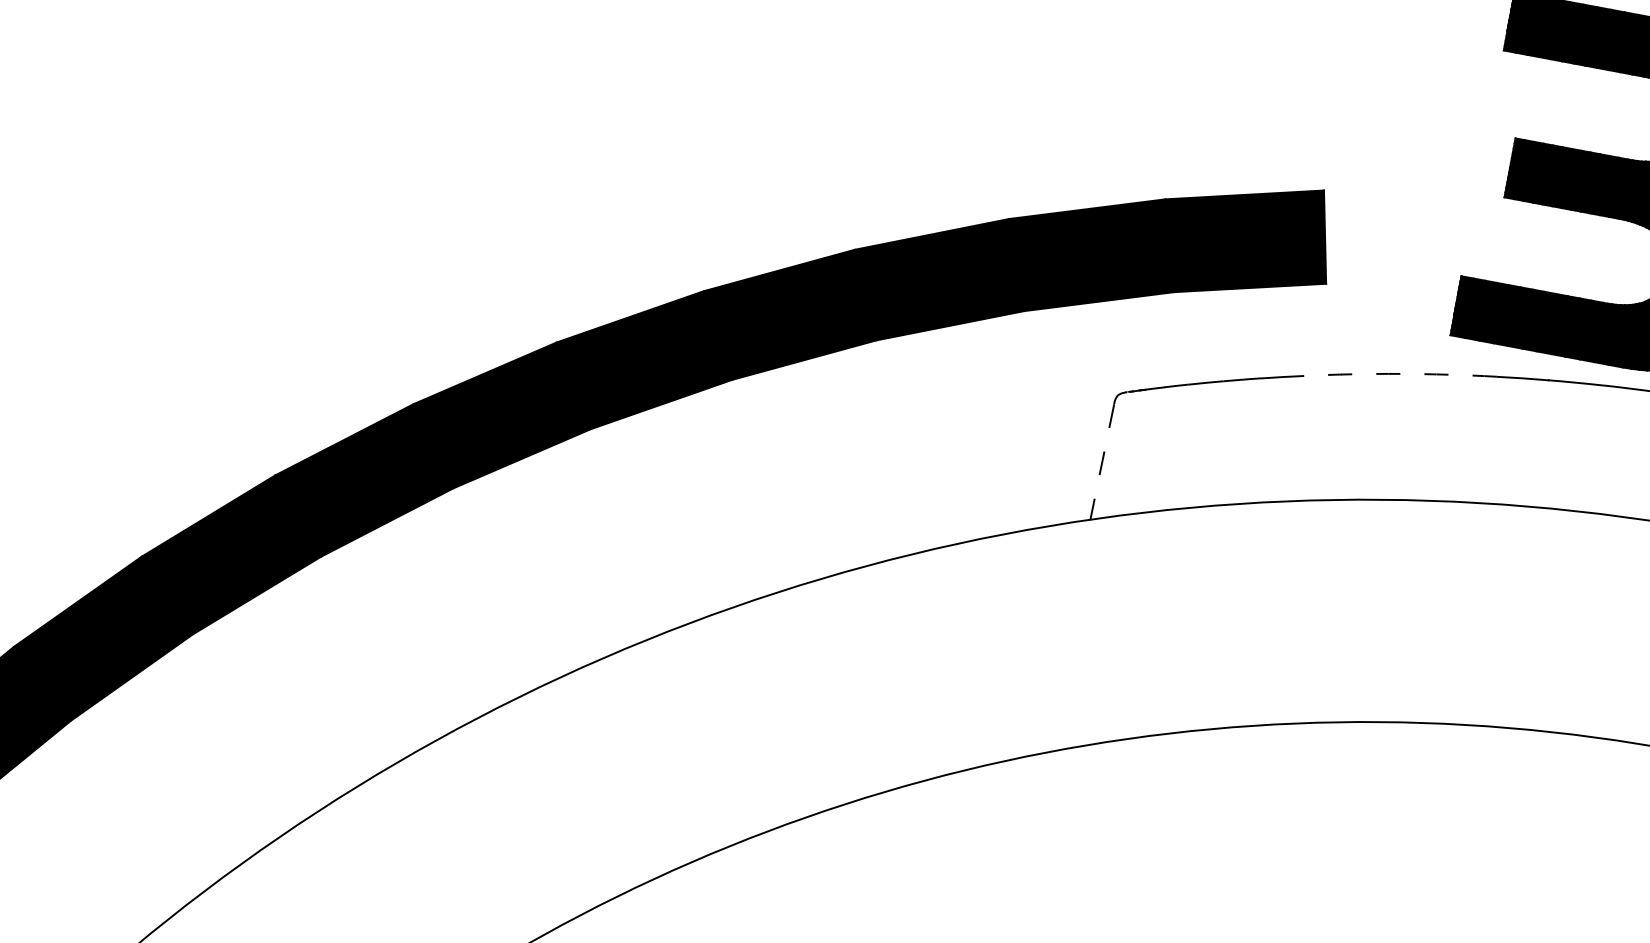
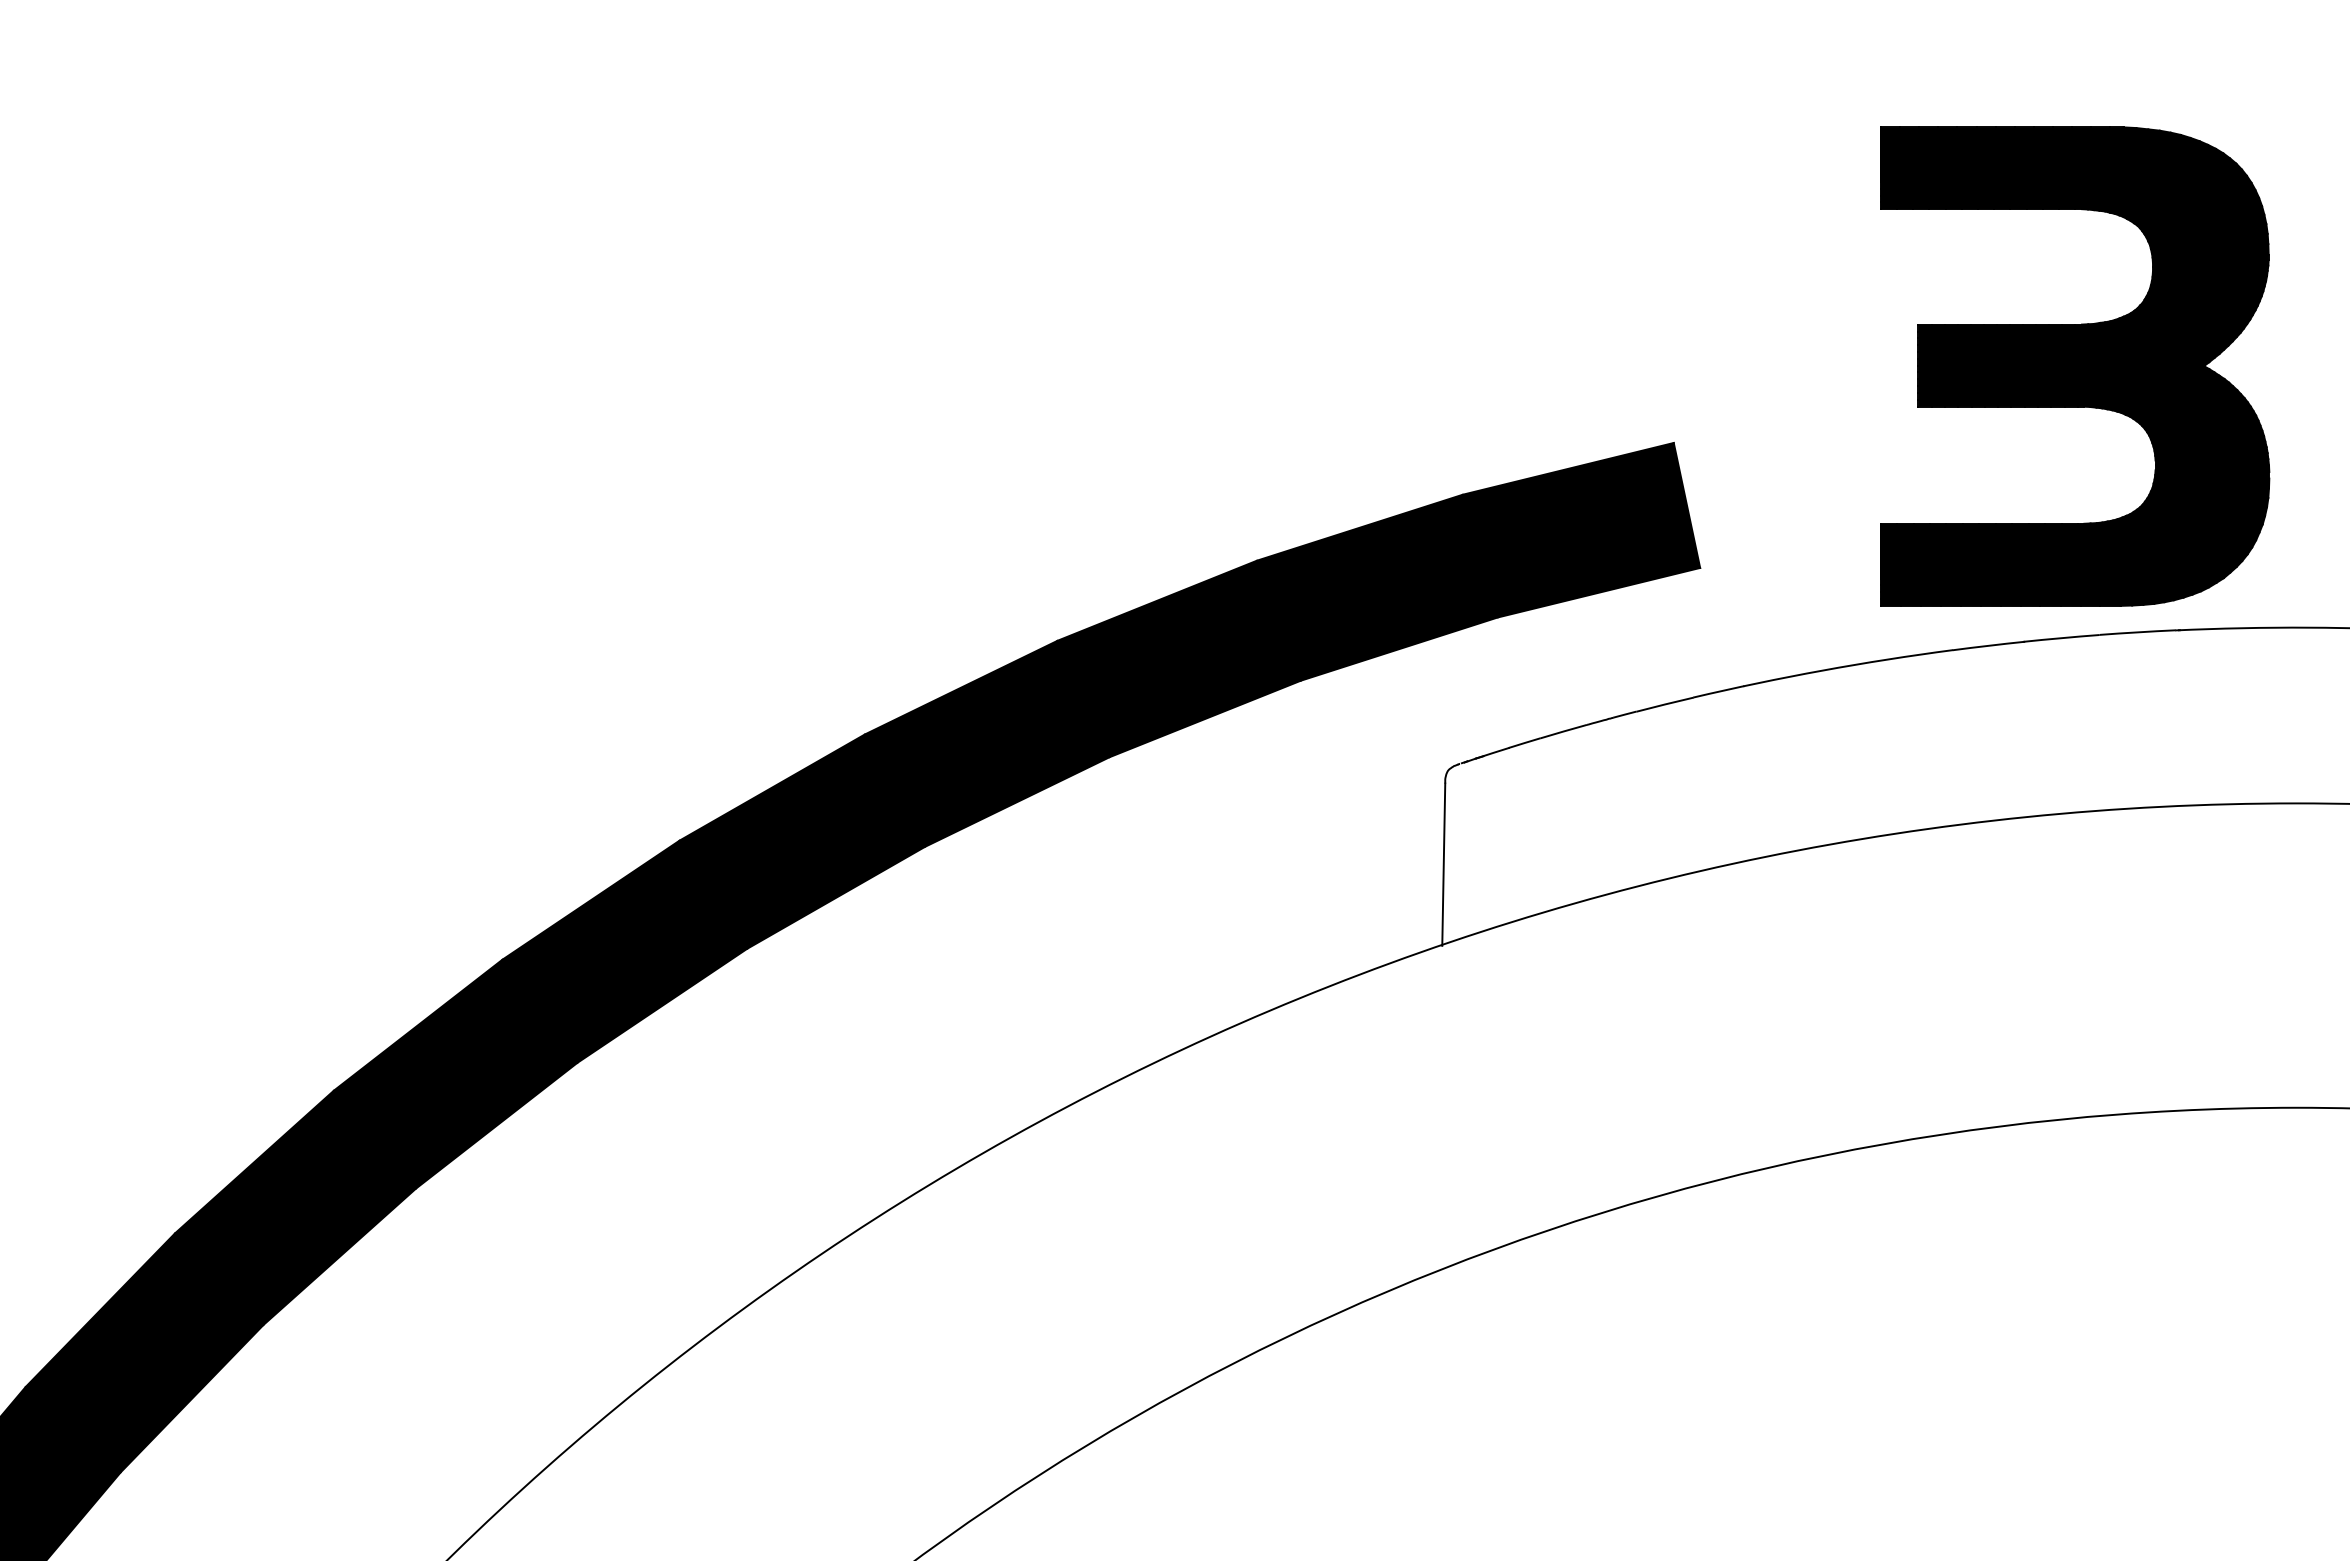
arc: (1400, 373) -> (1822, 670), dashed -> solid
line: (1101, 462) -> (1443, 865), dashed -> solid

